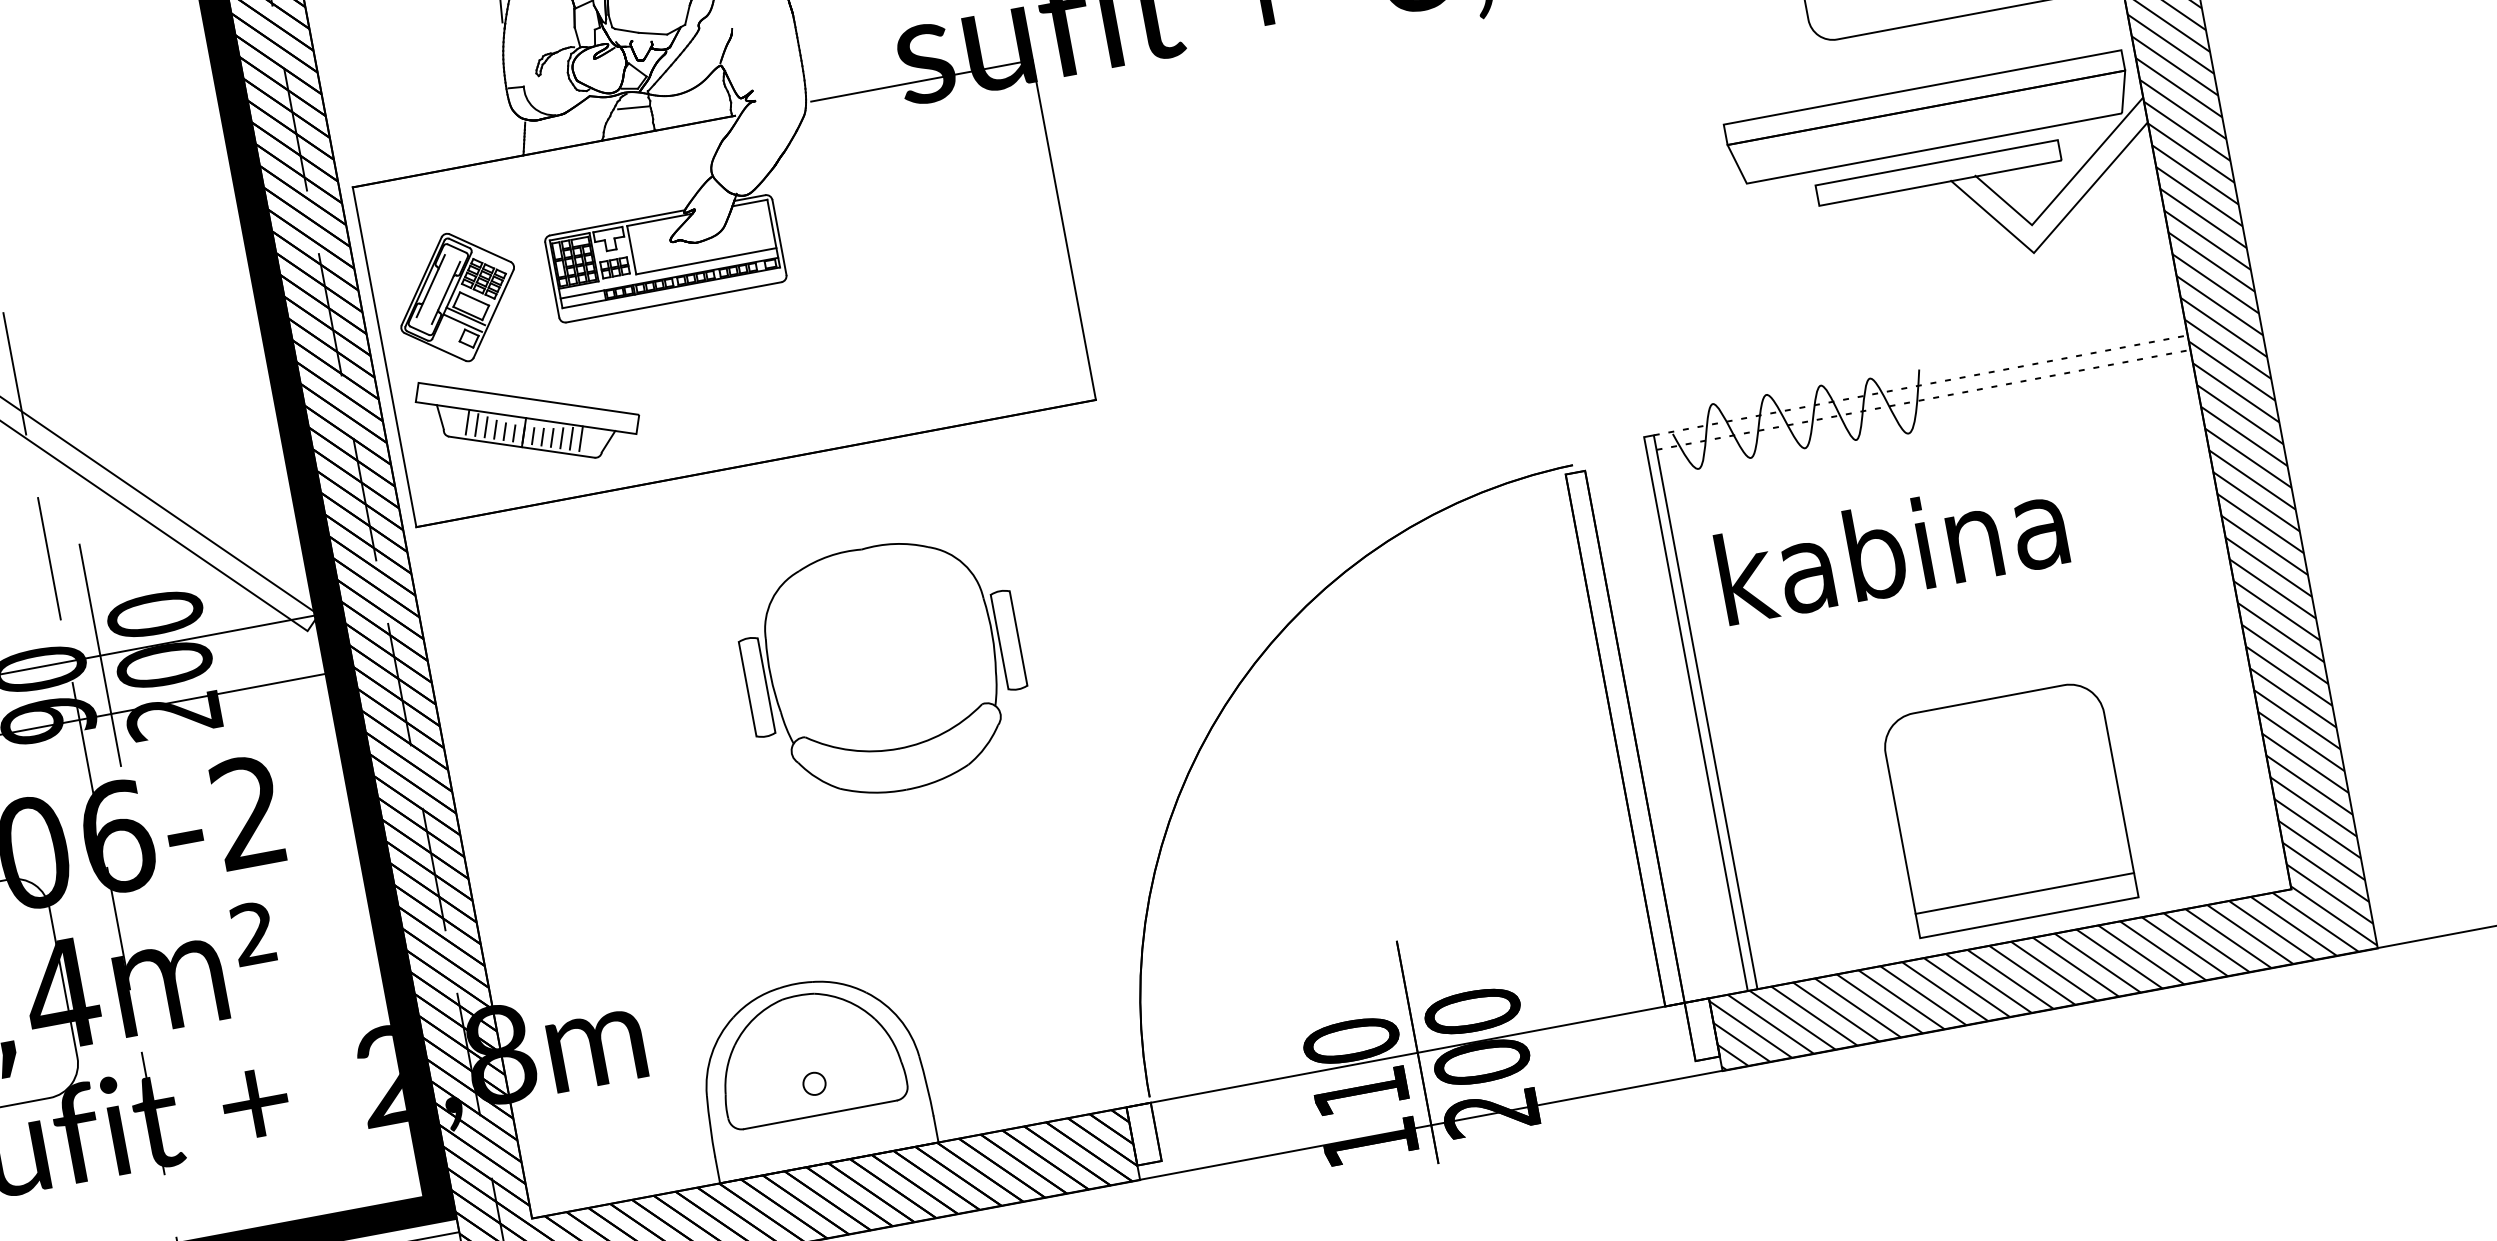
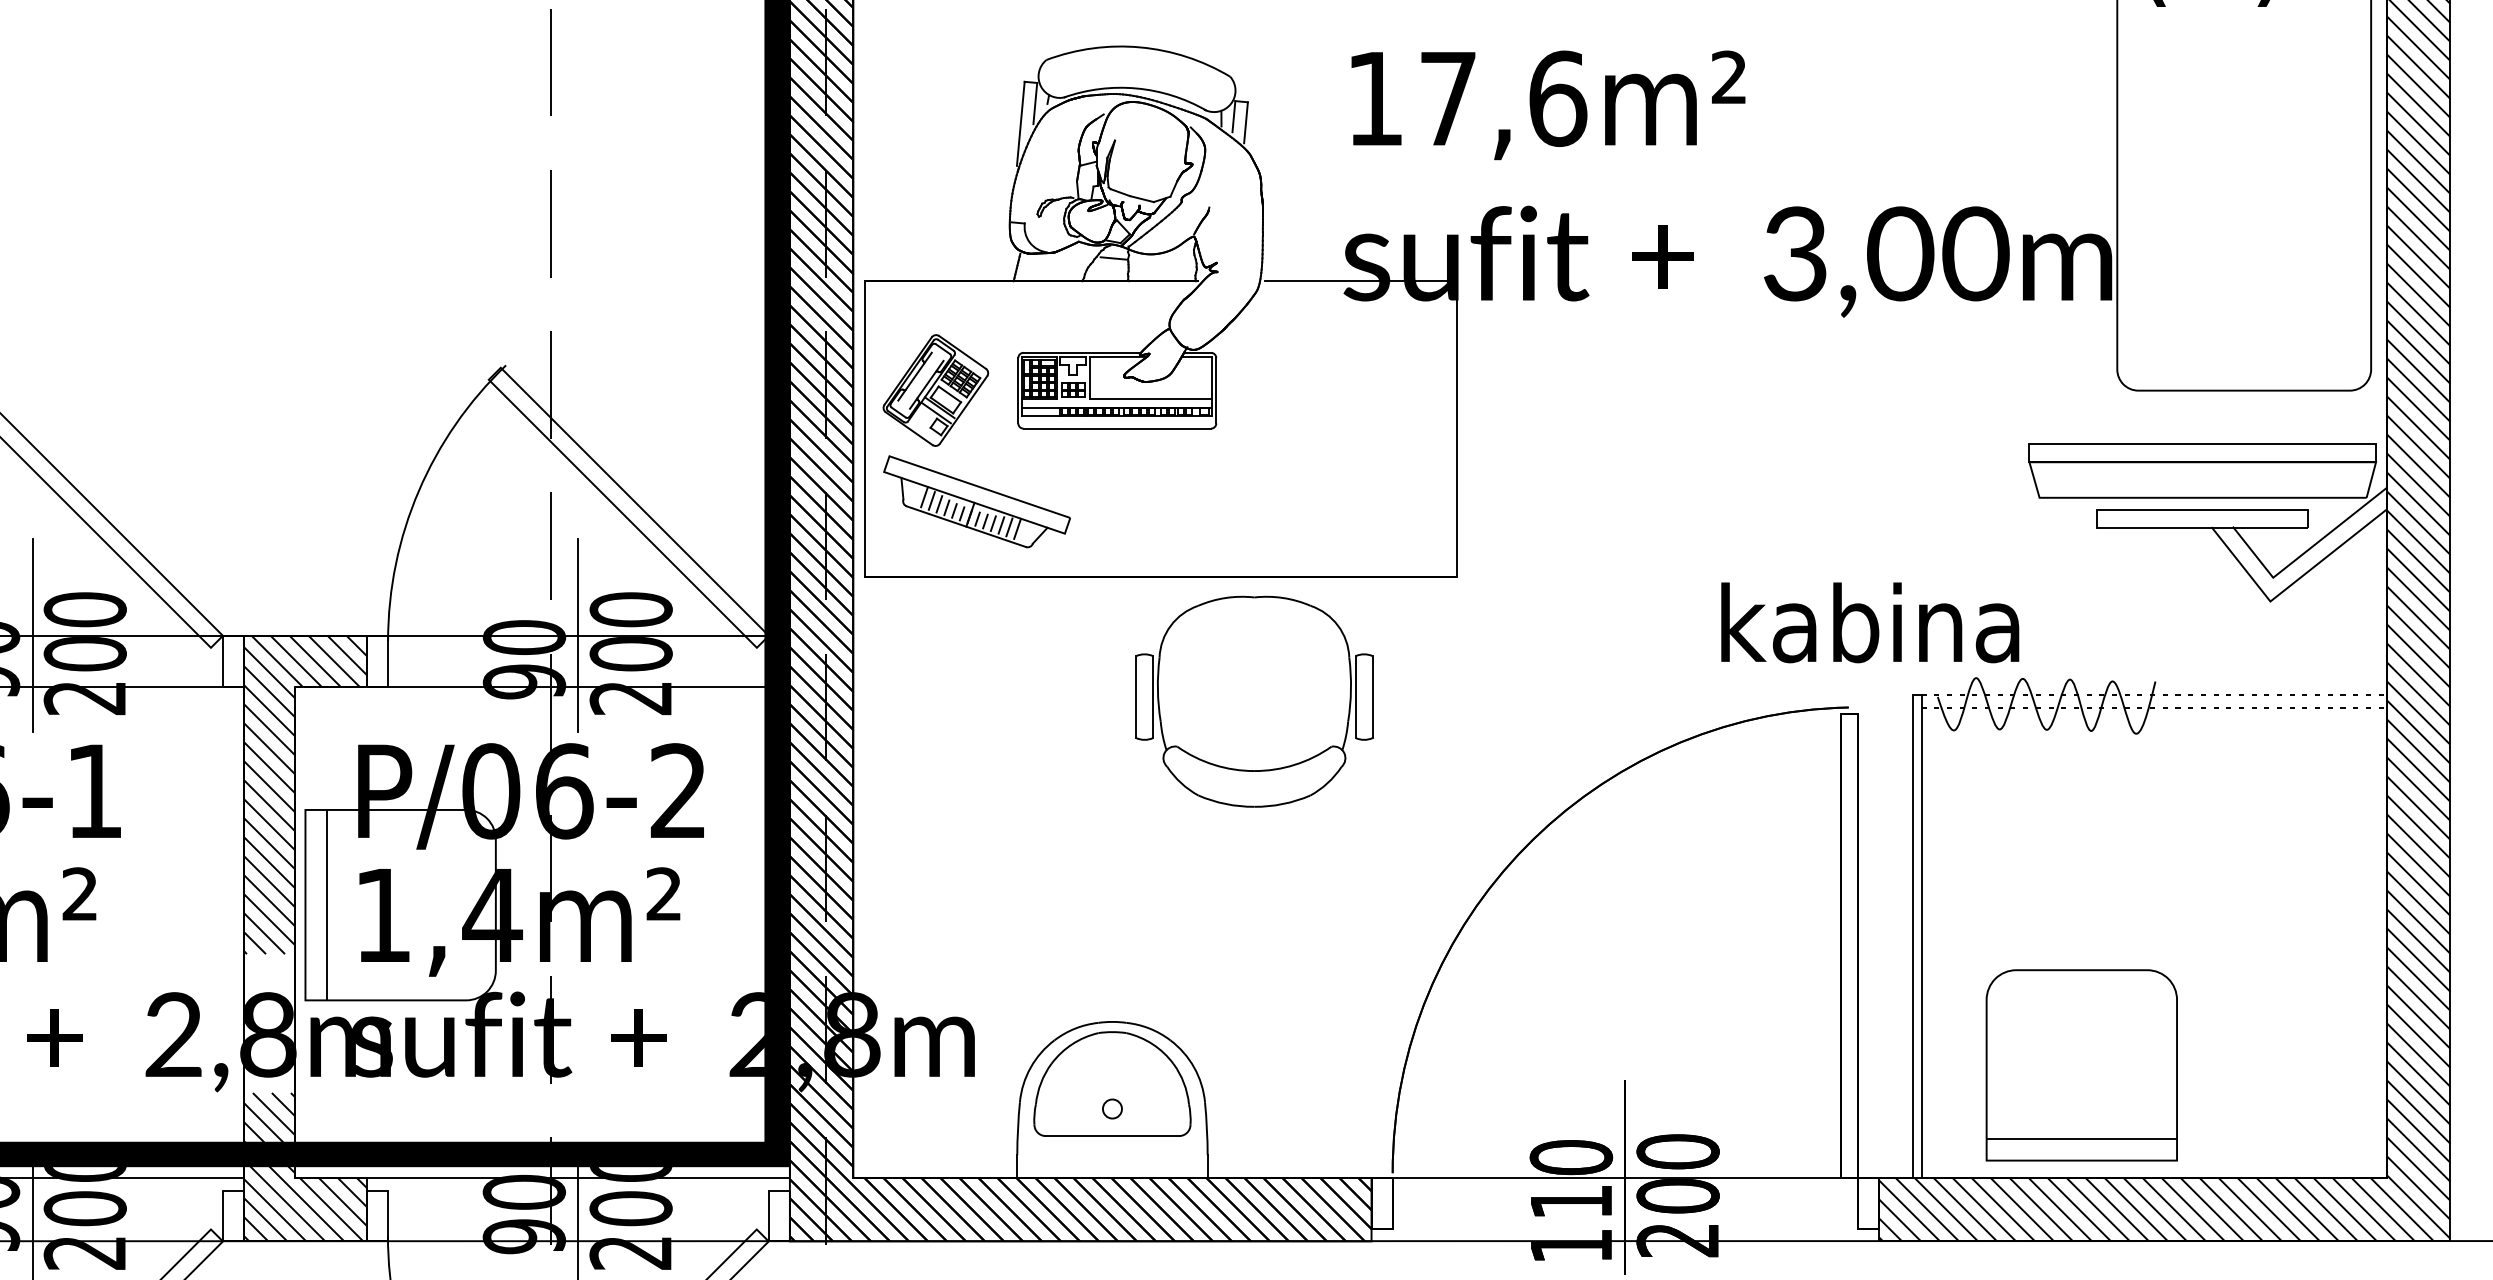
text: (1892, 549) -> (1870, 622), moved
part: (884, 668) -> (1254, 701), moved
part: (2008, 808) -> (2081, 1065), moved

